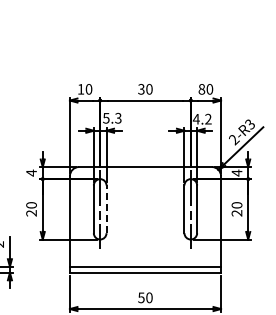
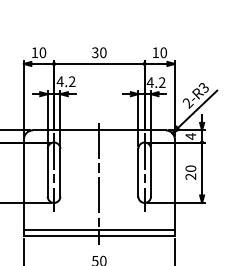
text: (201, 89) -> (155, 52), 80 -> 10
text: (111, 118) -> (65, 81), 5.3 -> 4.2
line: (106, 209) -> (60, 172), dashed -> solid
line: (145, 220) -> (99, 183), added

